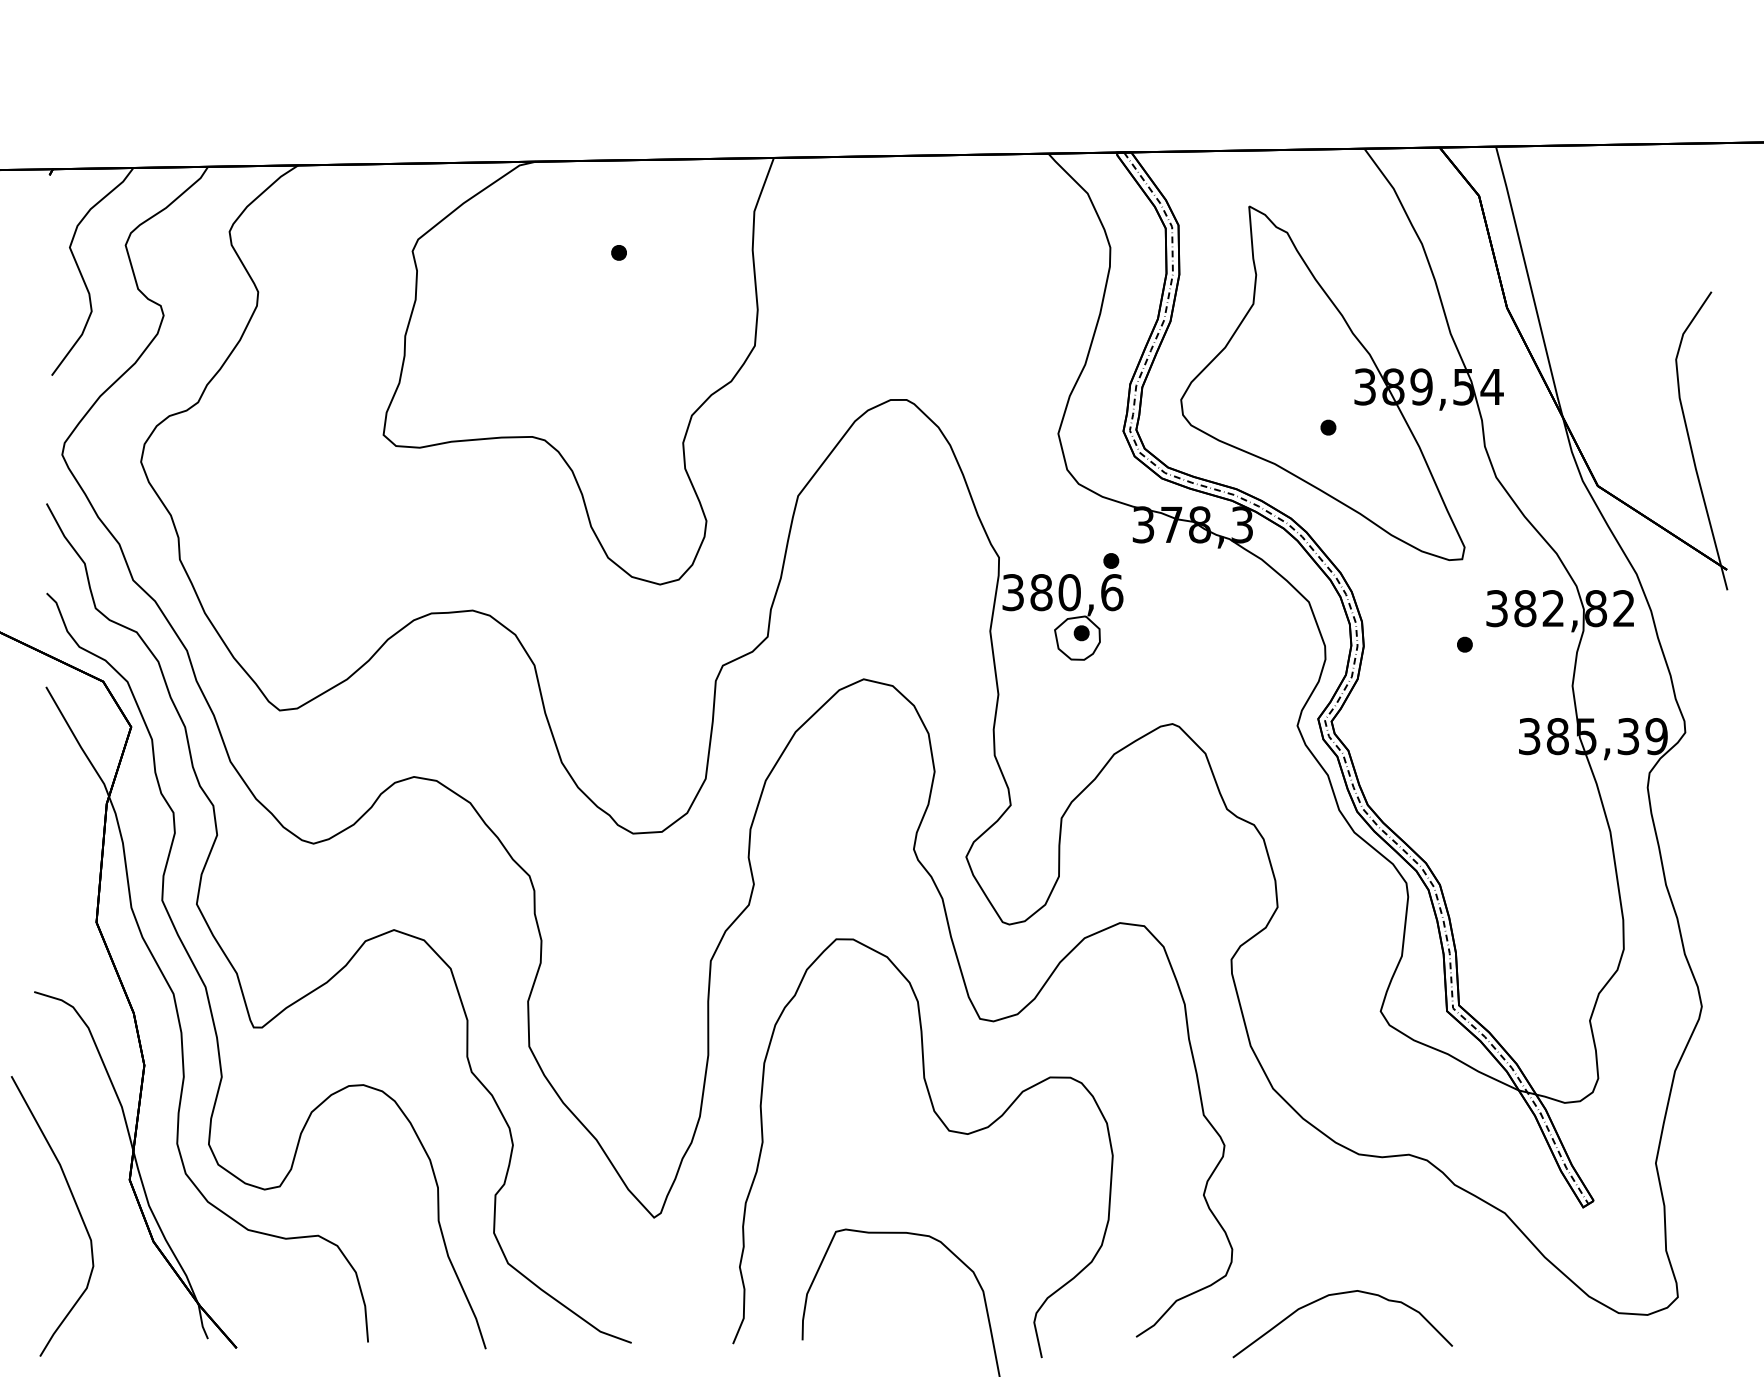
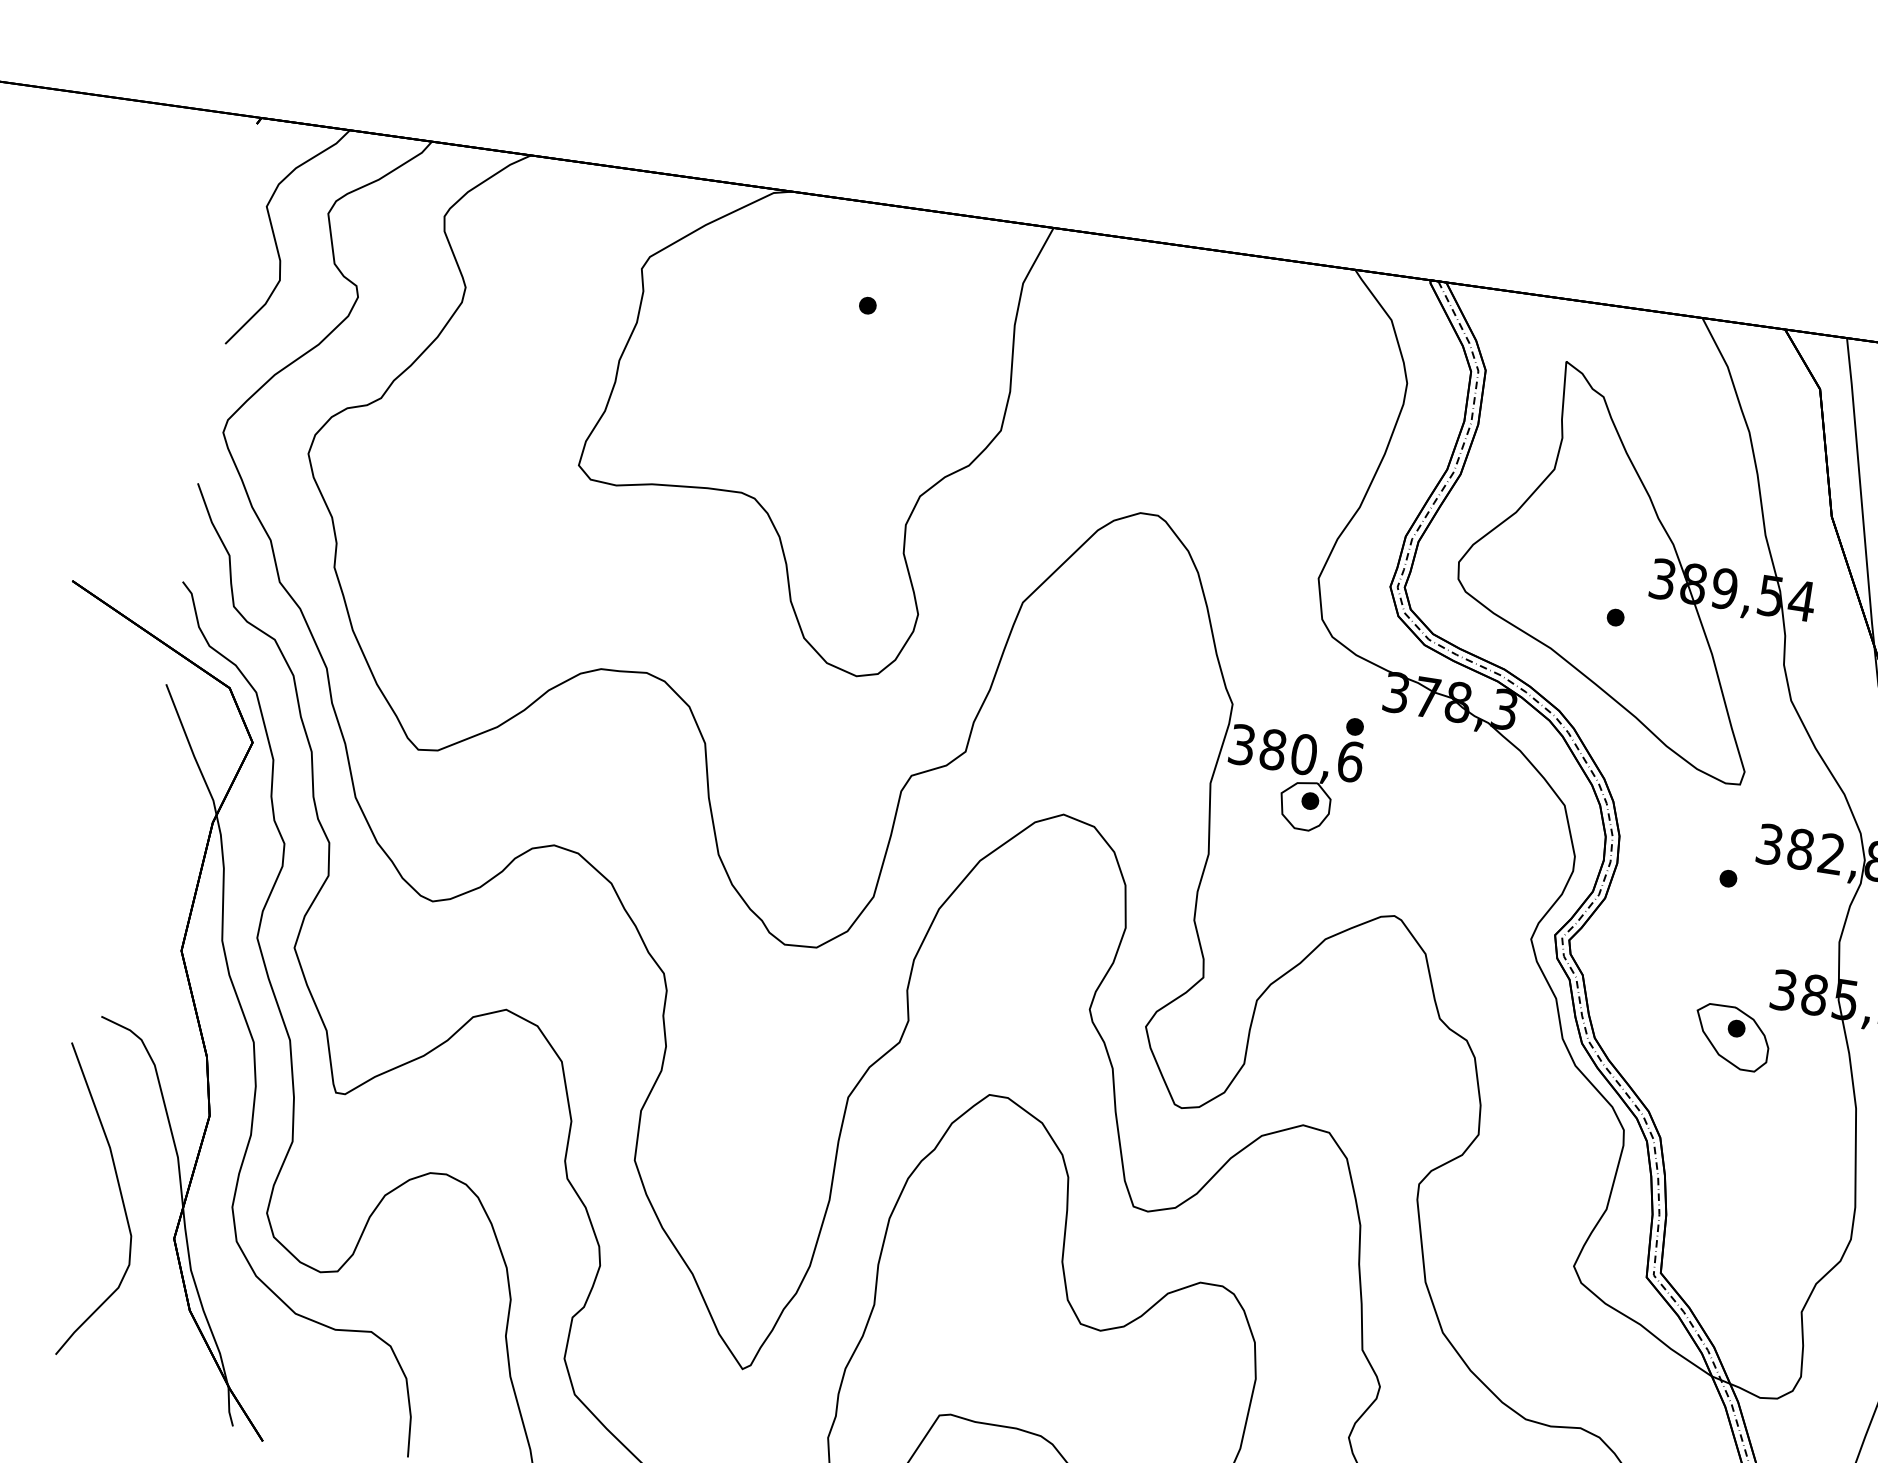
part: (1489, 785) -> (1731, 1037), added
curve: (75, 1205) -> (120, 1195), moved

